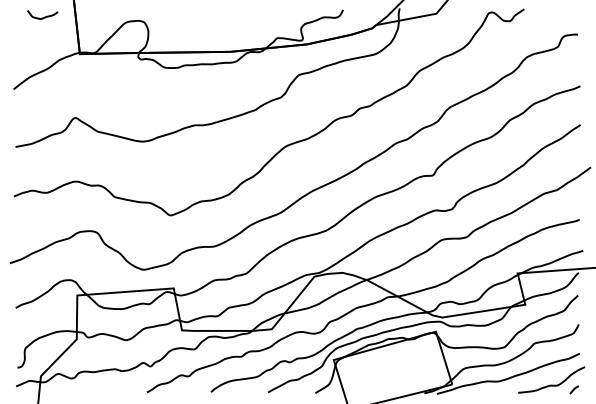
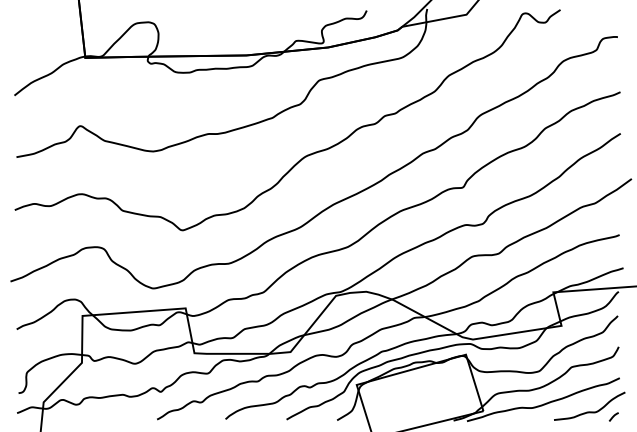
curve: (42, 17) -> (45, 18), removed

